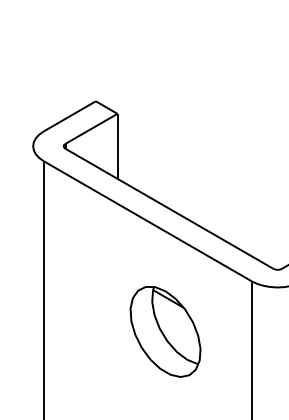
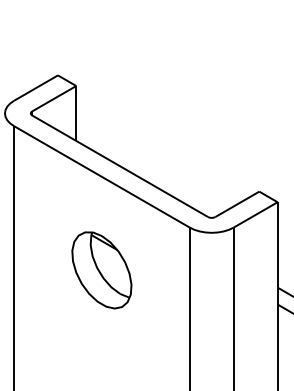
part: (165, 332) -> (101, 270), moved

